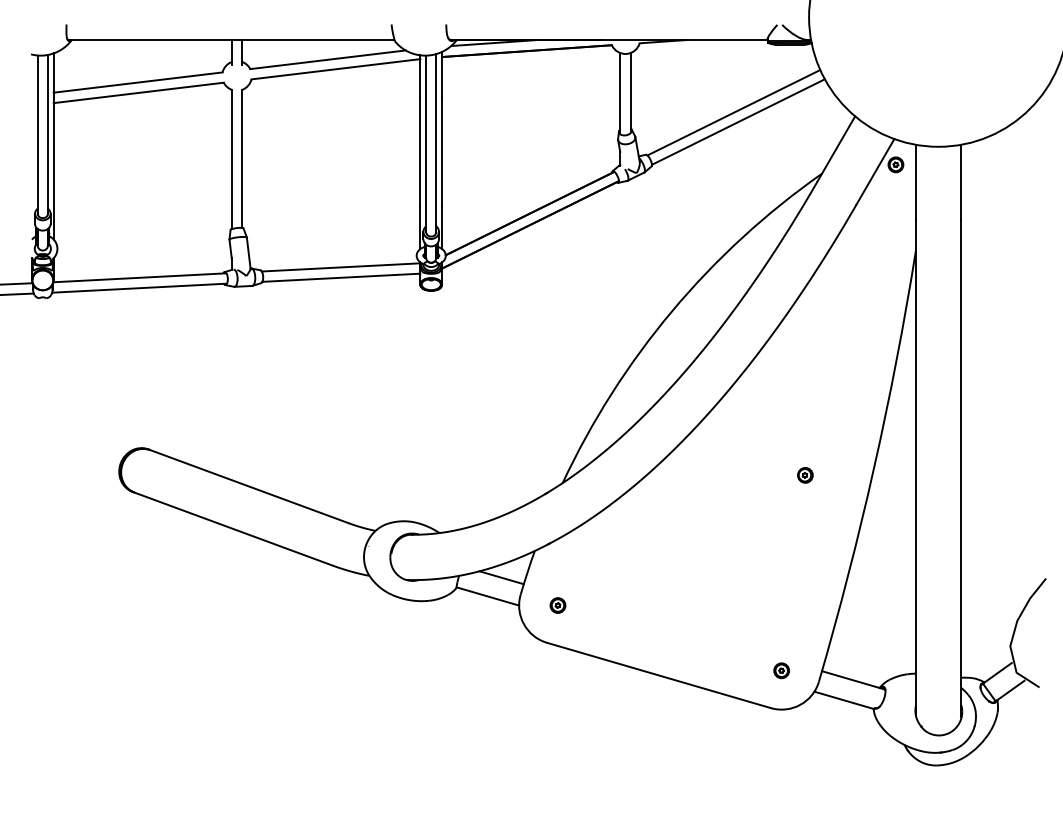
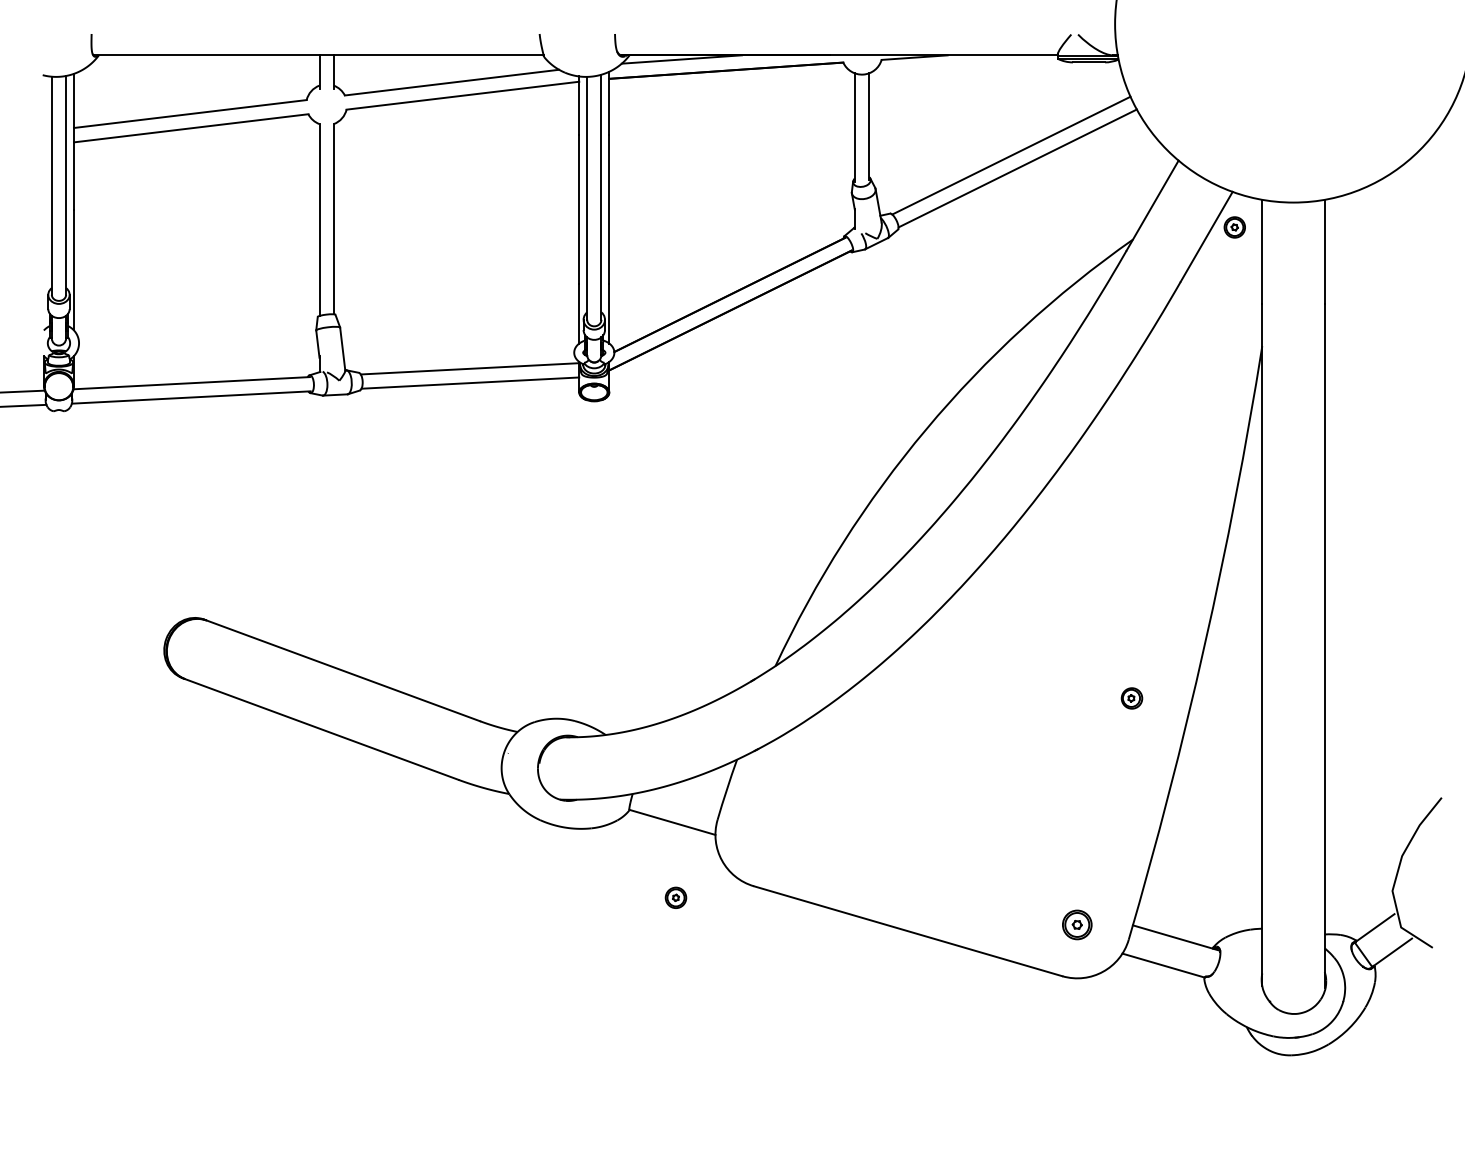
part: (805, 475) -> (1131, 698), moved
line: (501, 577) -> (690, 796), removed
part: (557, 605) -> (675, 897), moved
part: (781, 670) -> (1077, 924), size x1.4

